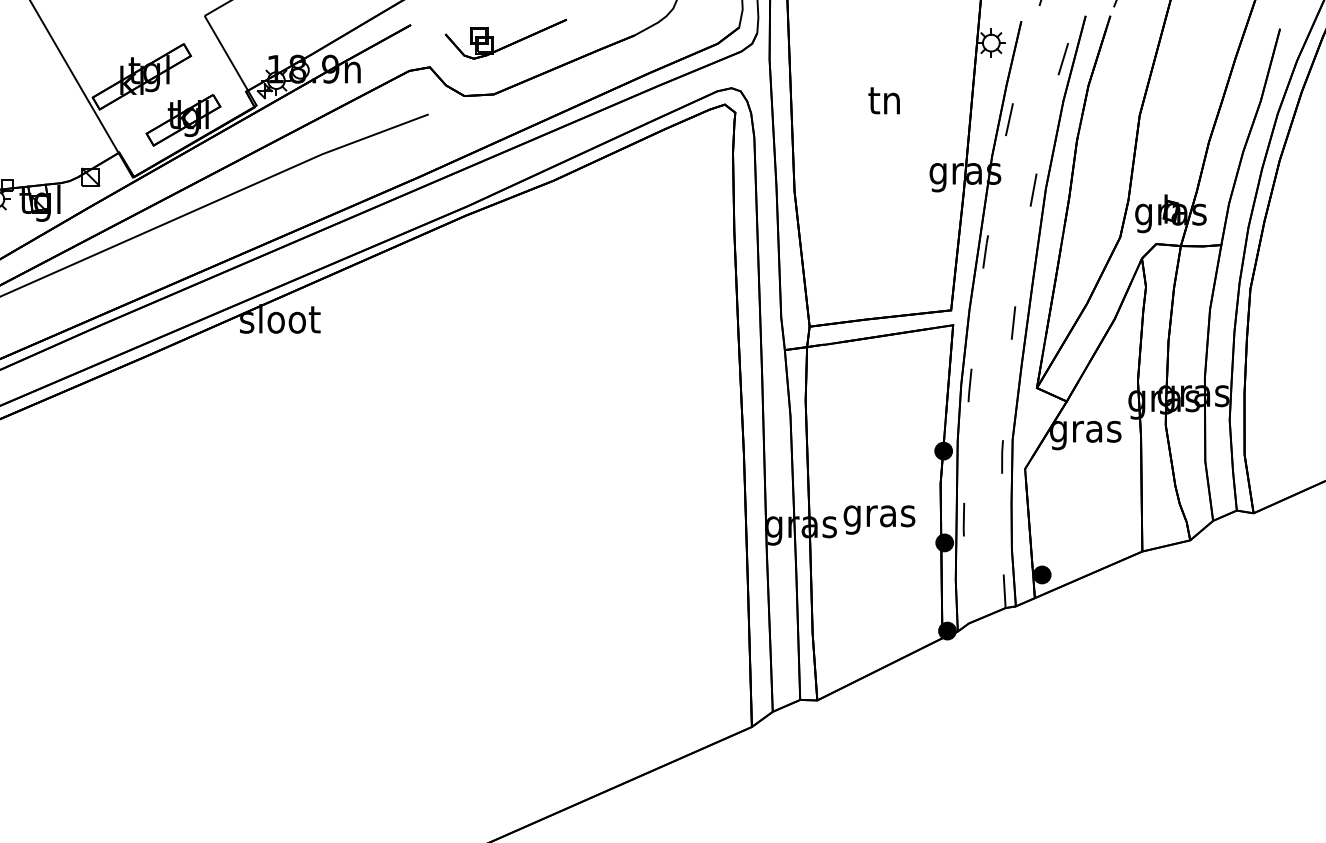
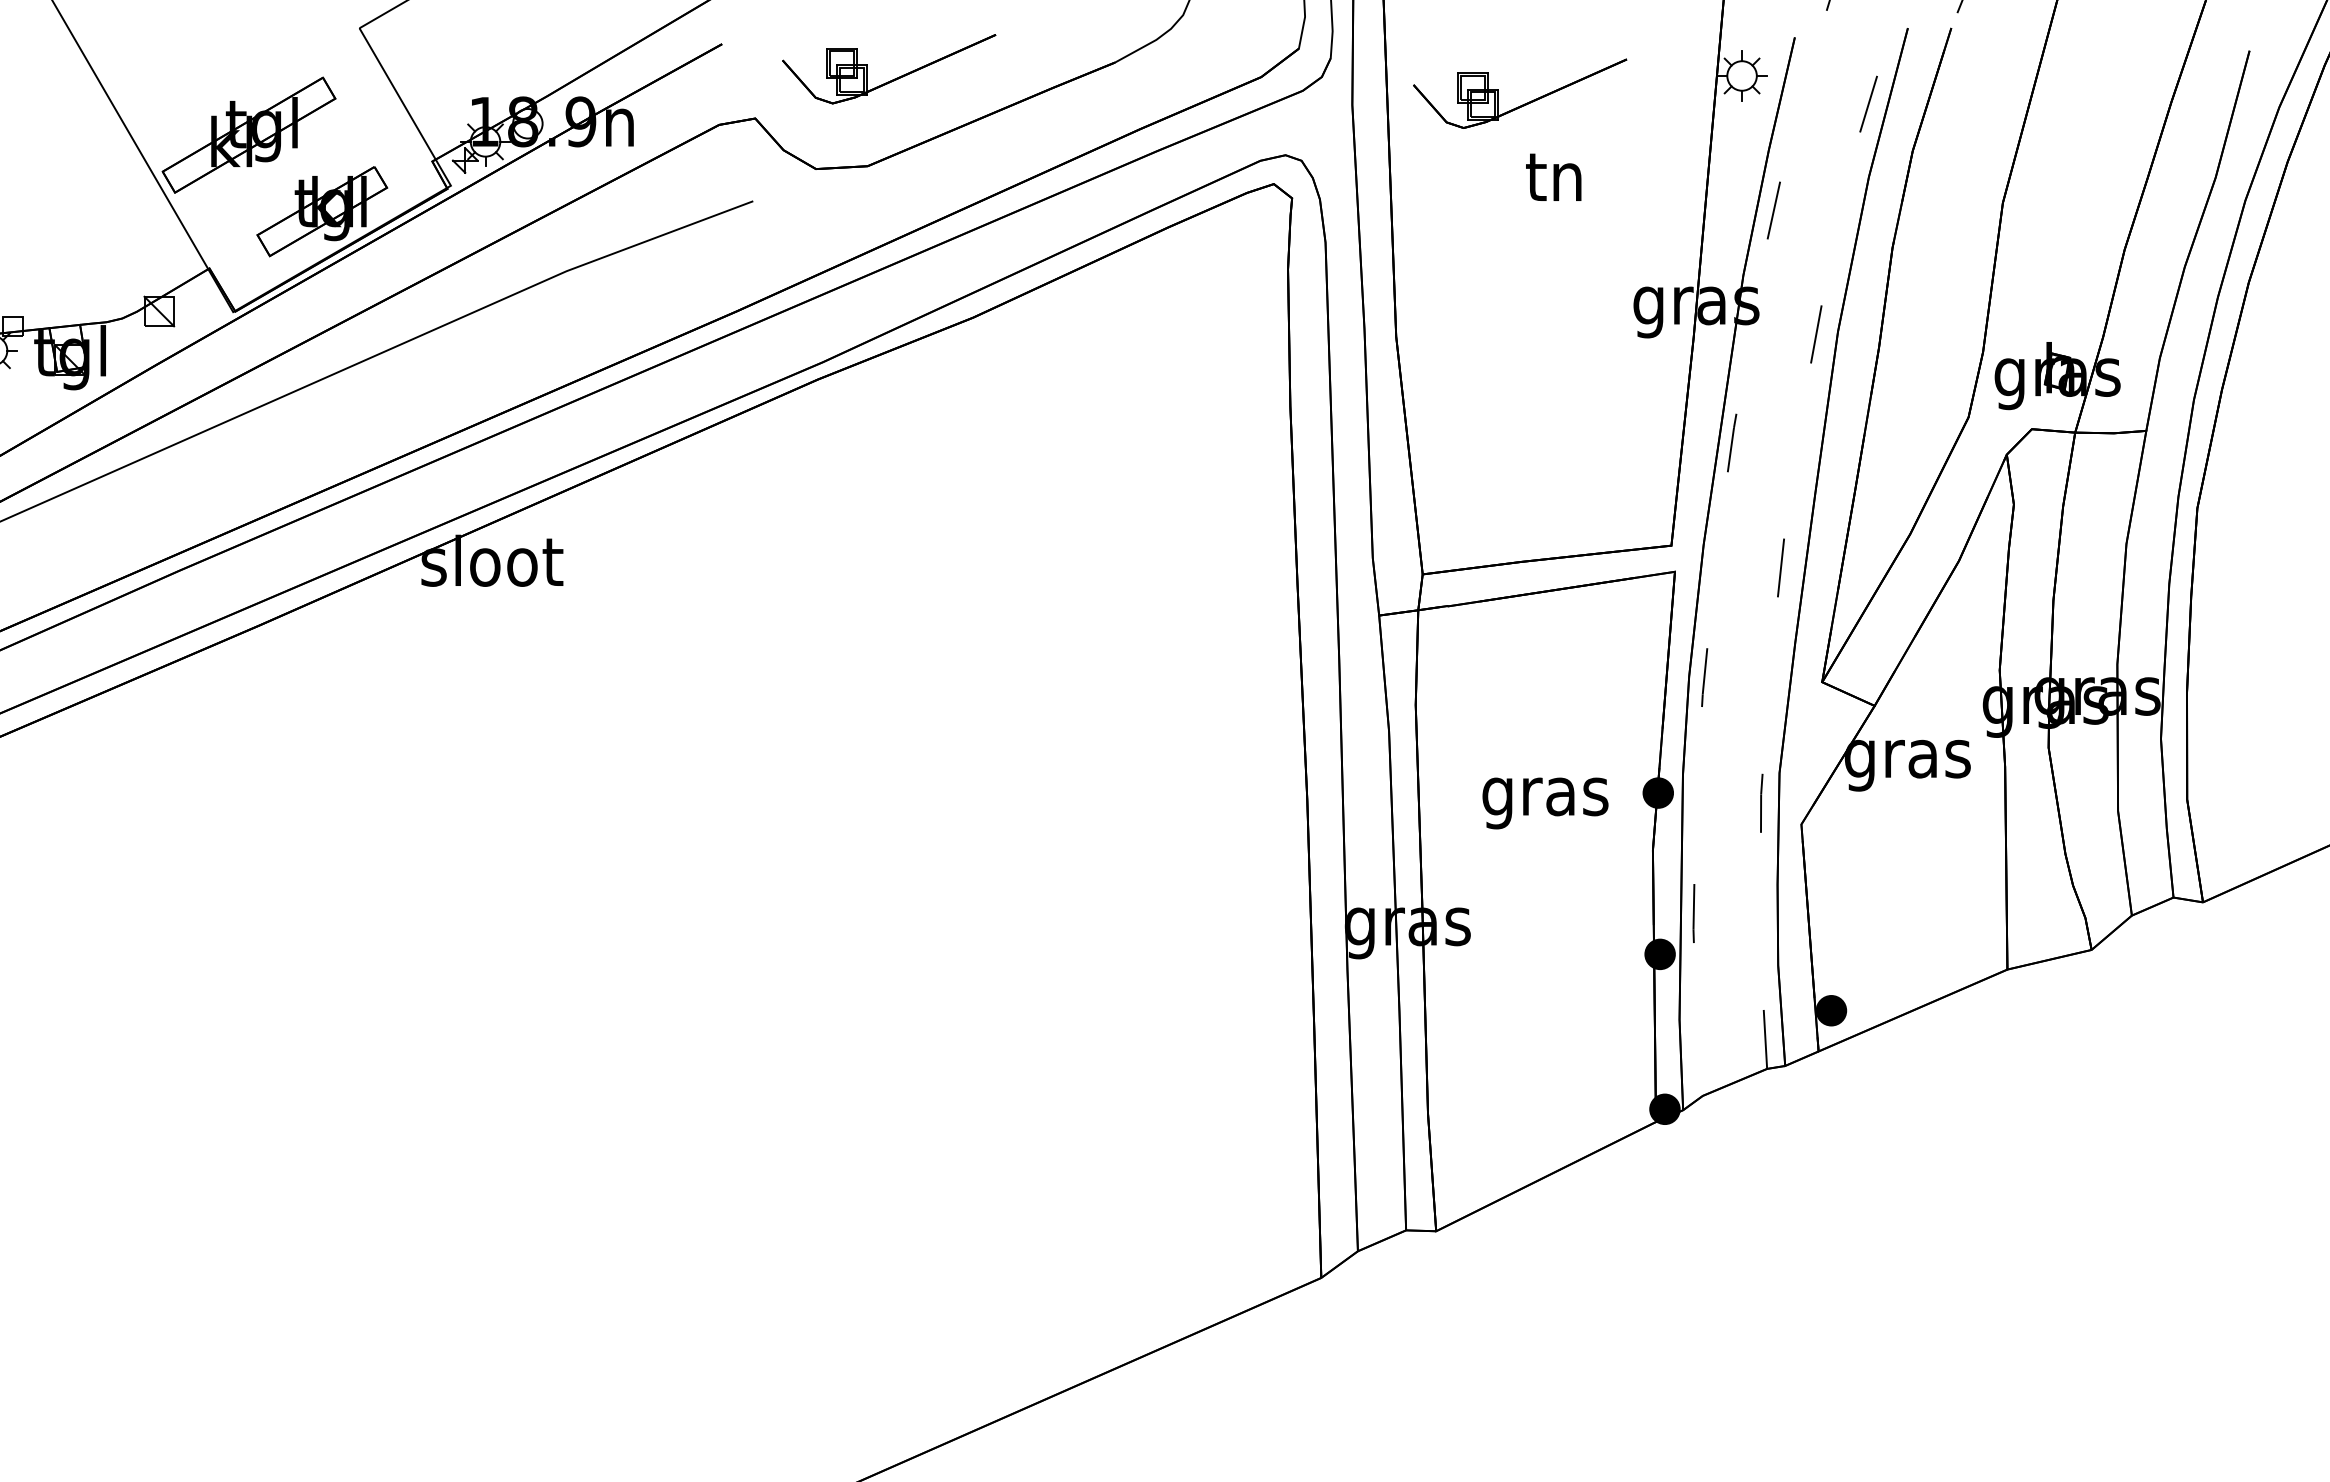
part: (866, 58) -> (1522, 103), added
text: (879, 519) -> (1545, 802), moved

